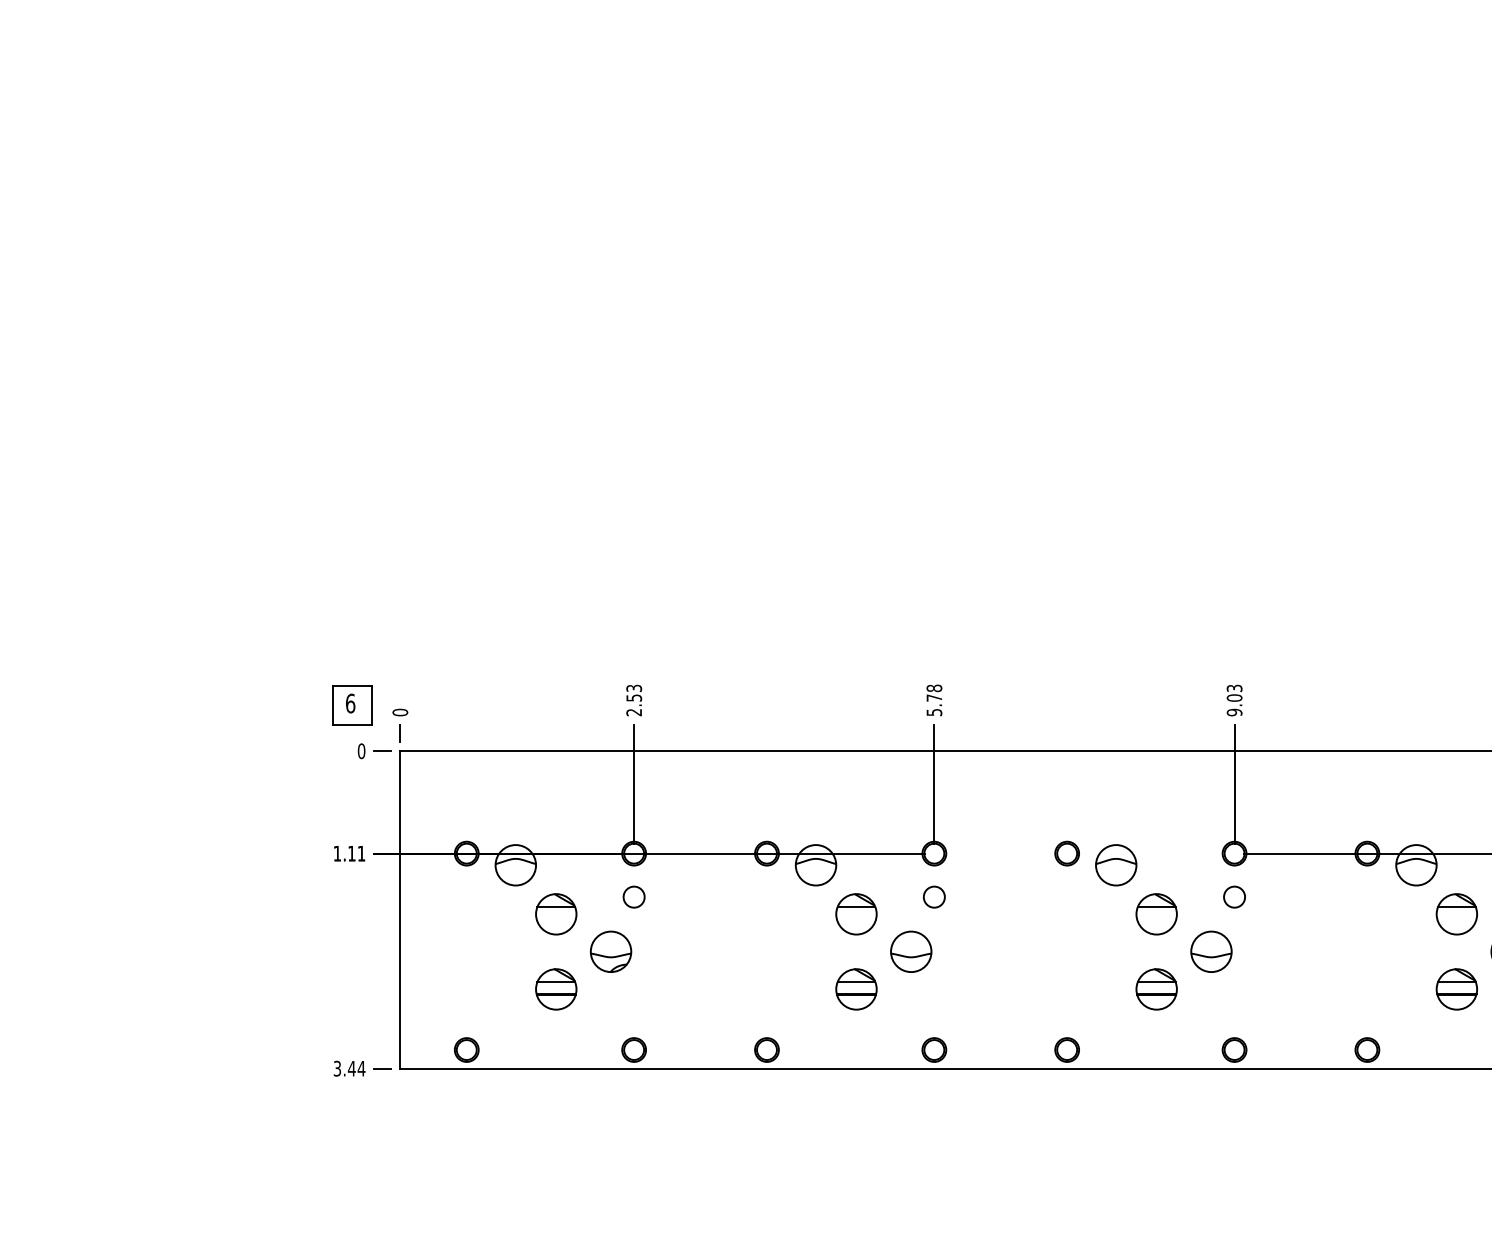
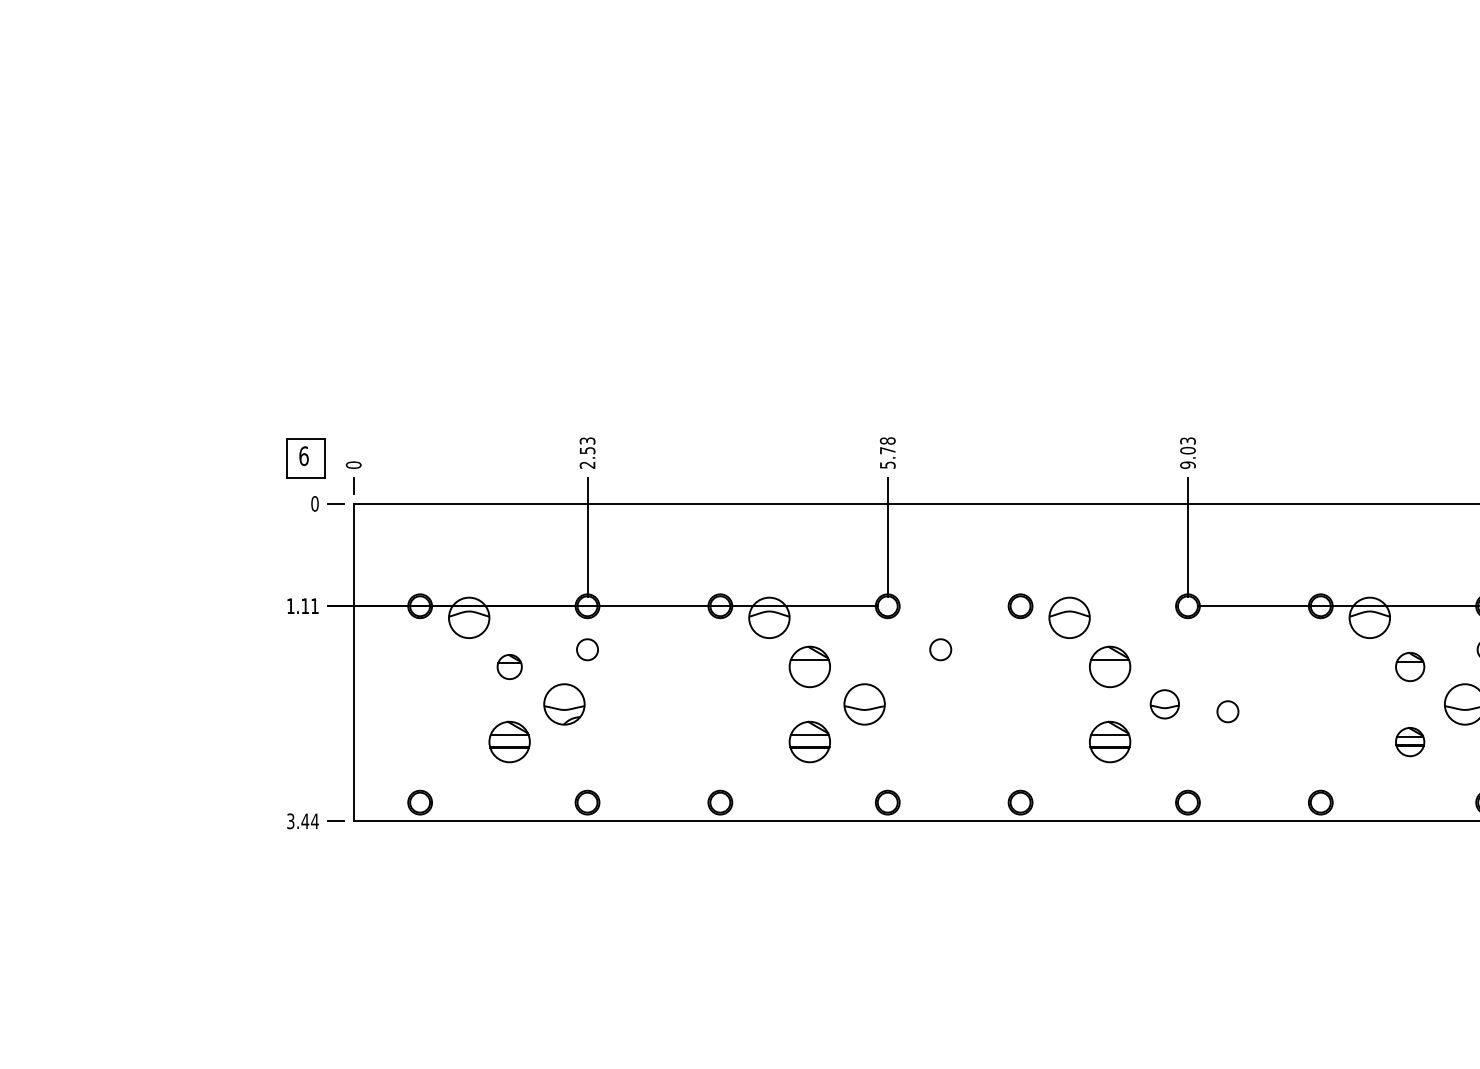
circle: (934, 896) -> (940, 649), moved
circle: (1234, 896) -> (1227, 711), moved
part: (556, 914) -> (509, 667), size x0.6
part: (1456, 914) -> (1409, 667), size x0.7
part: (1211, 951) -> (1164, 704), size x0.7
part: (1456, 989) -> (1409, 742), size x0.7

